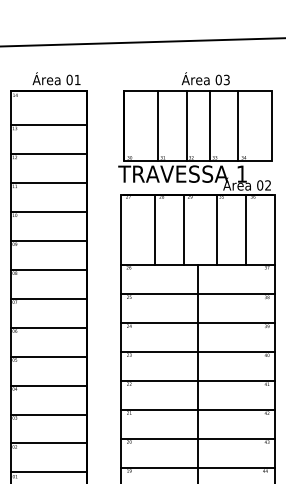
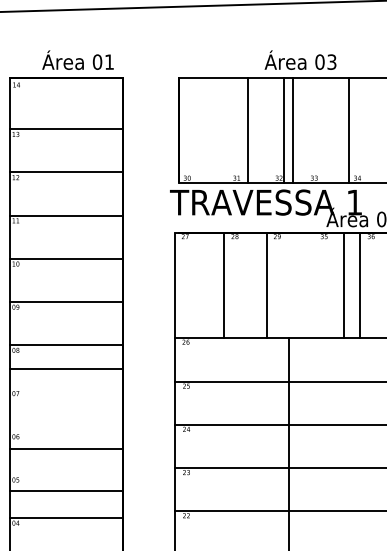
line: (157, 125) -> (247, 130), moved
line: (186, 125) -> (292, 130), moved
line: (209, 125) -> (283, 130), moved
line: (216, 229) -> (343, 285), moved
line: (48, 298) -> (65, 368), moved
line: (48, 327) -> (65, 449), moved
line: (48, 356) -> (65, 490), moved

